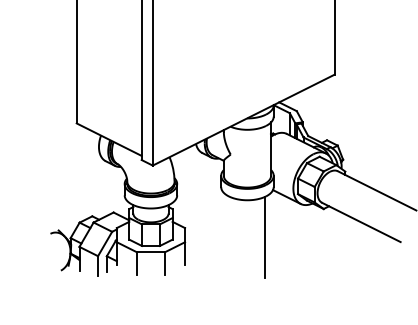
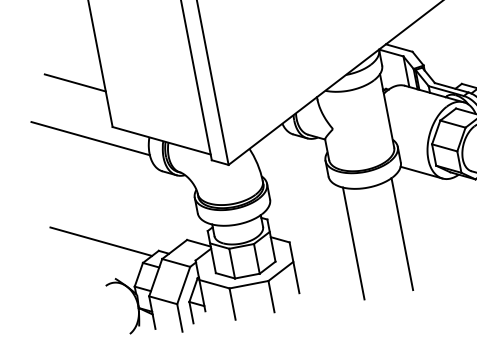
line: (56, 87) -> (75, 82), added
line: (59, 128) -> (90, 138), added
line: (52, 202) -> (100, 242), added
line: (229, 237) -> (353, 243), added

